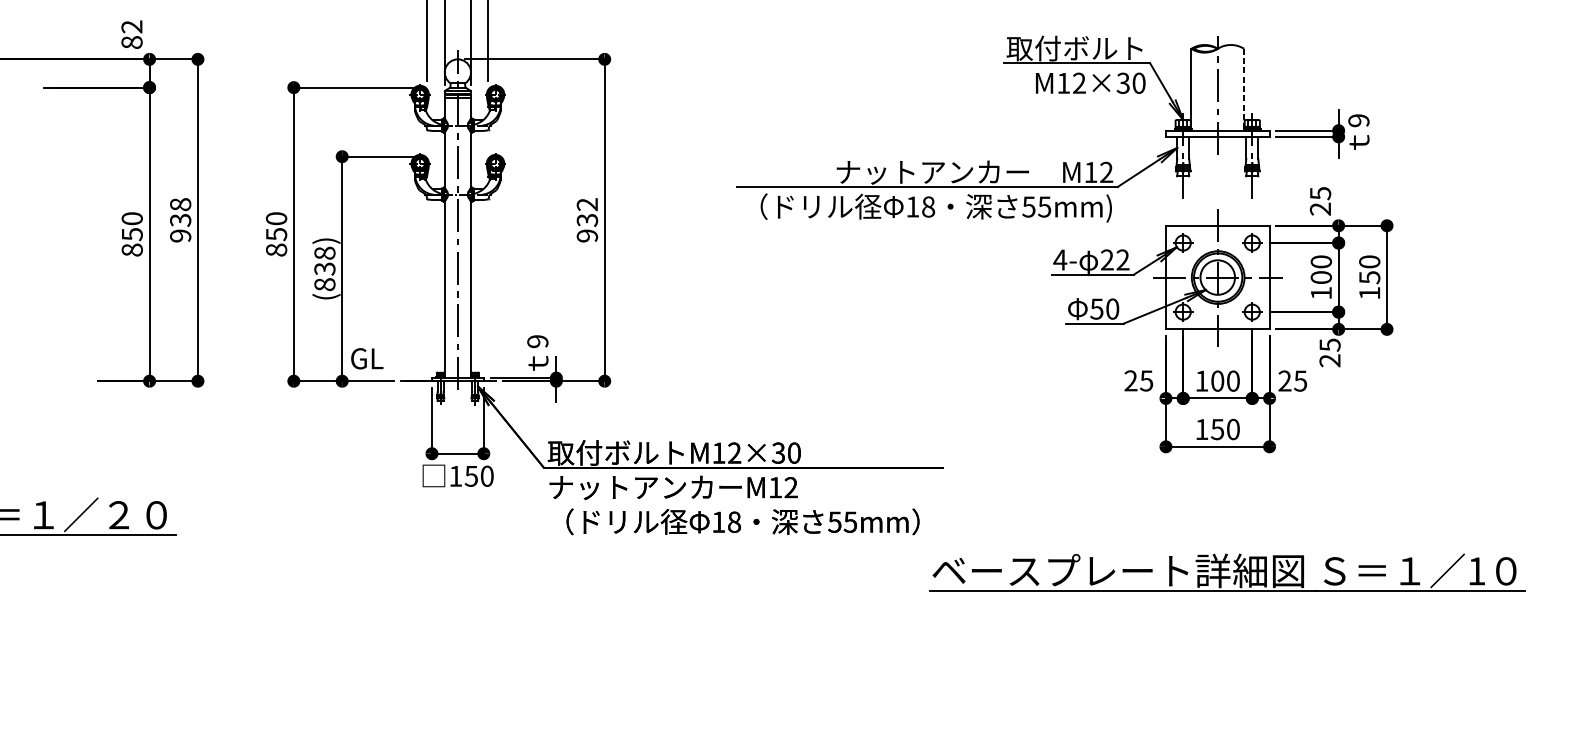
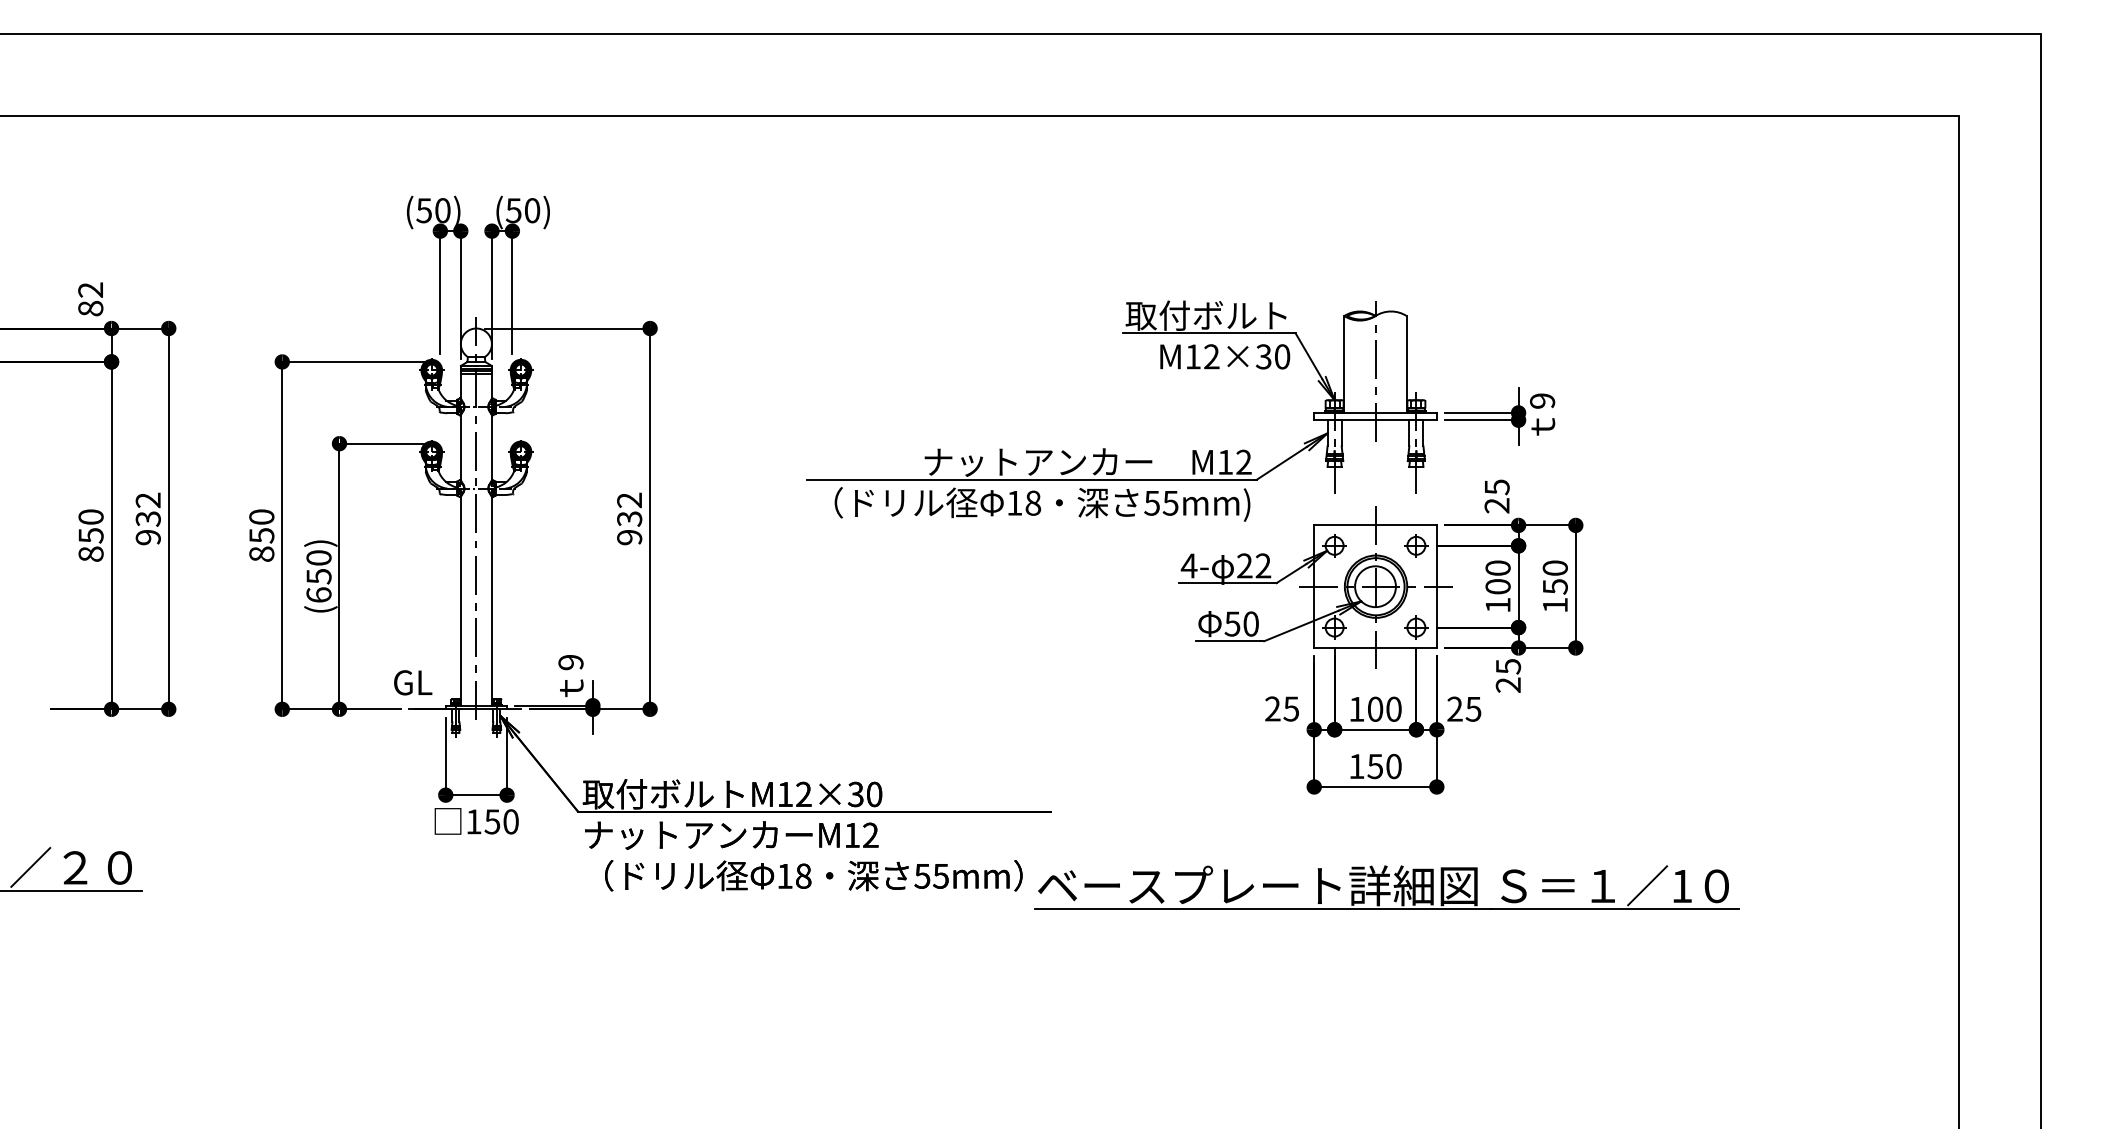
line: (1243, 88) -> (1406, 363), dashed -> solid
text: (179, 204) -> (147, 500), 938 -> 932
text: (324, 268) -> (318, 576), (838) -> (650)
text: (367, 358) -> (413, 682), moved
part: (1227, 572) -> (1386, 887), moved

